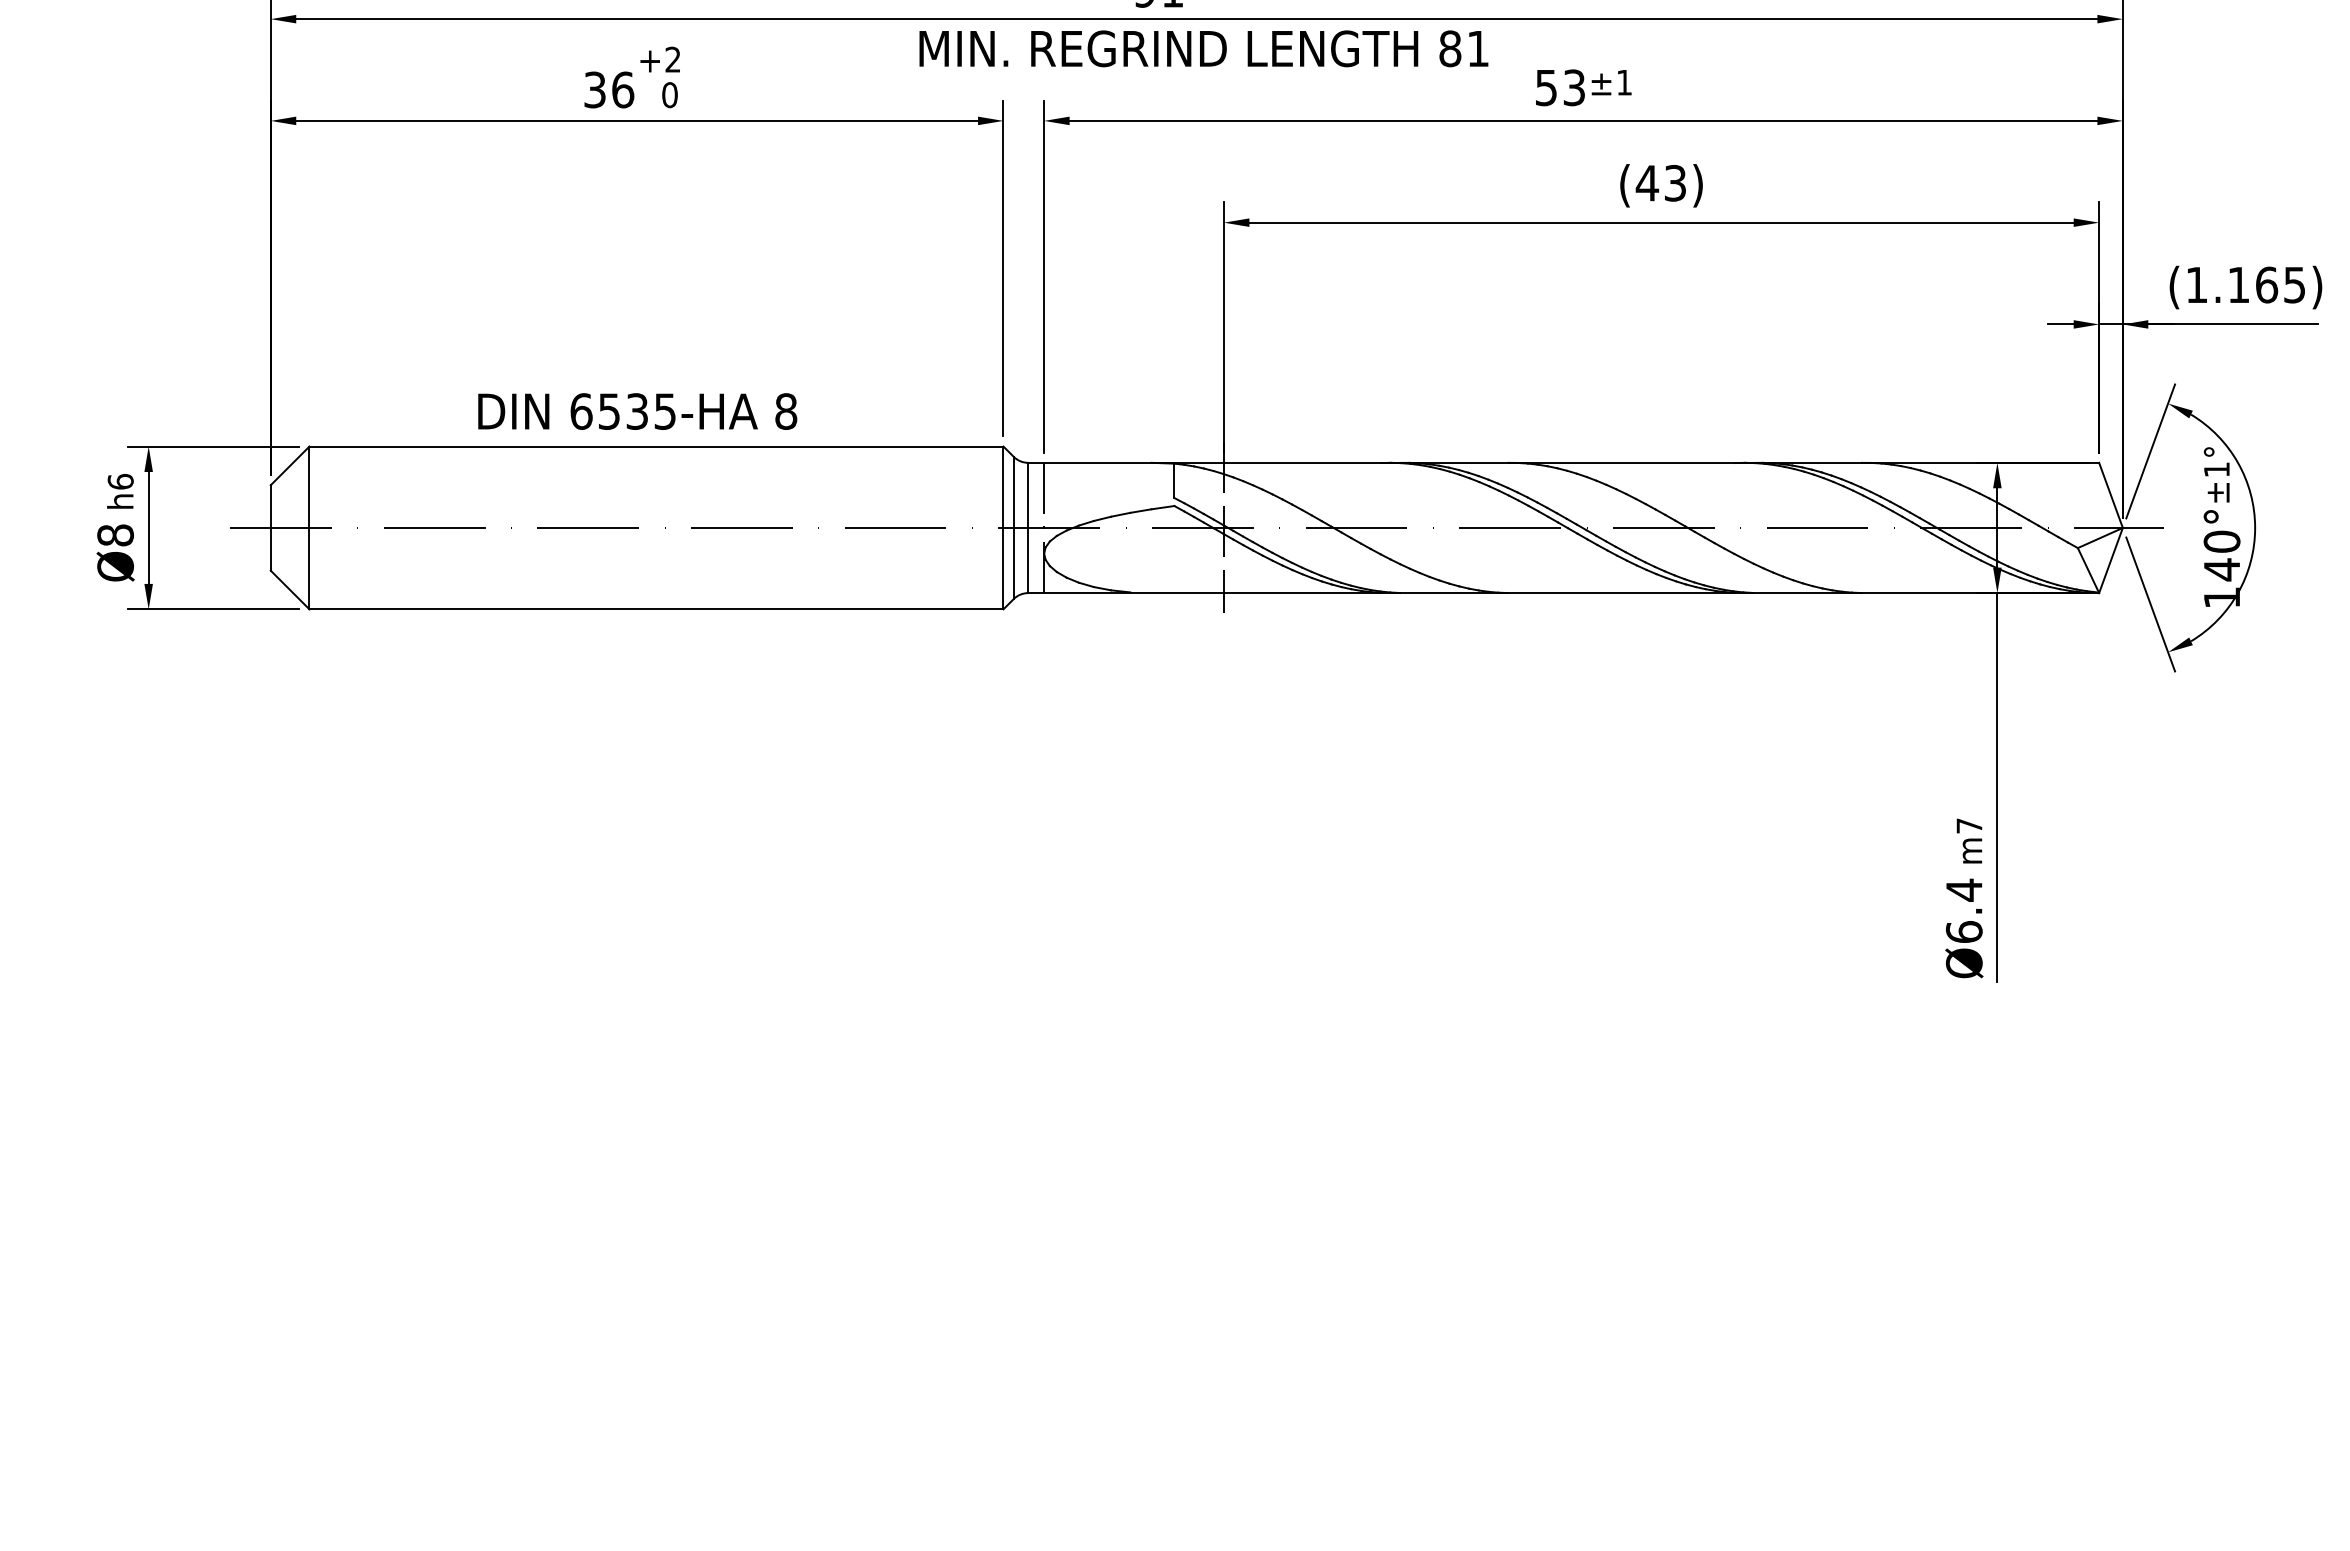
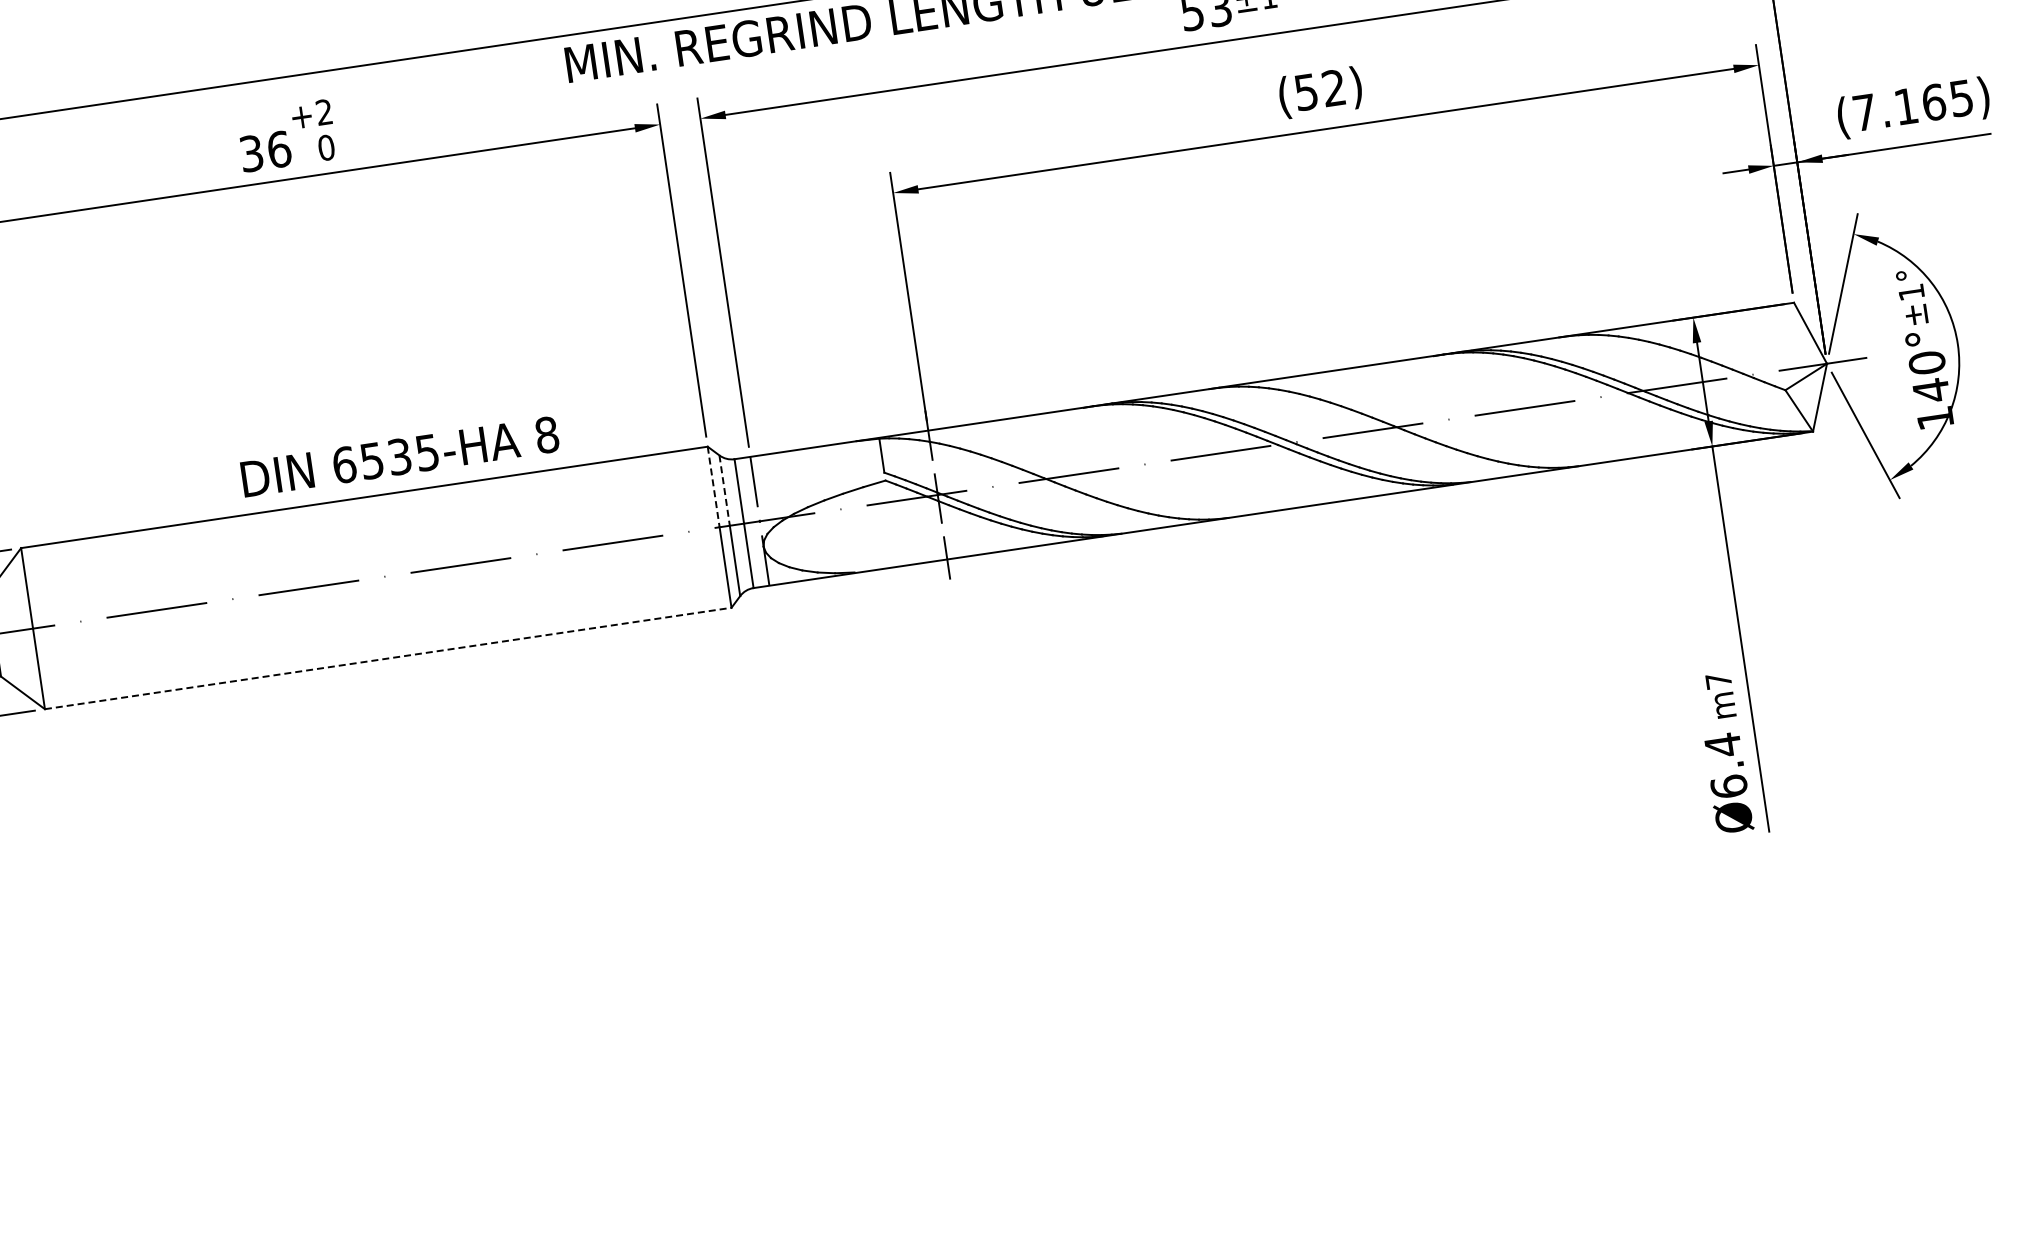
text: (1660, 183) -> (1319, 90), (43) -> (52)
text: (2196, 284) -> (1864, 112), (1.165) -> (7.165)
text: (637, 411) -> (399, 456), moved
line: (1003, 487) -> (713, 487), solid -> dashed
line: (1013, 492) -> (724, 490), solid -> dashed
line: (656, 609) -> (388, 658), solid -> dashed

